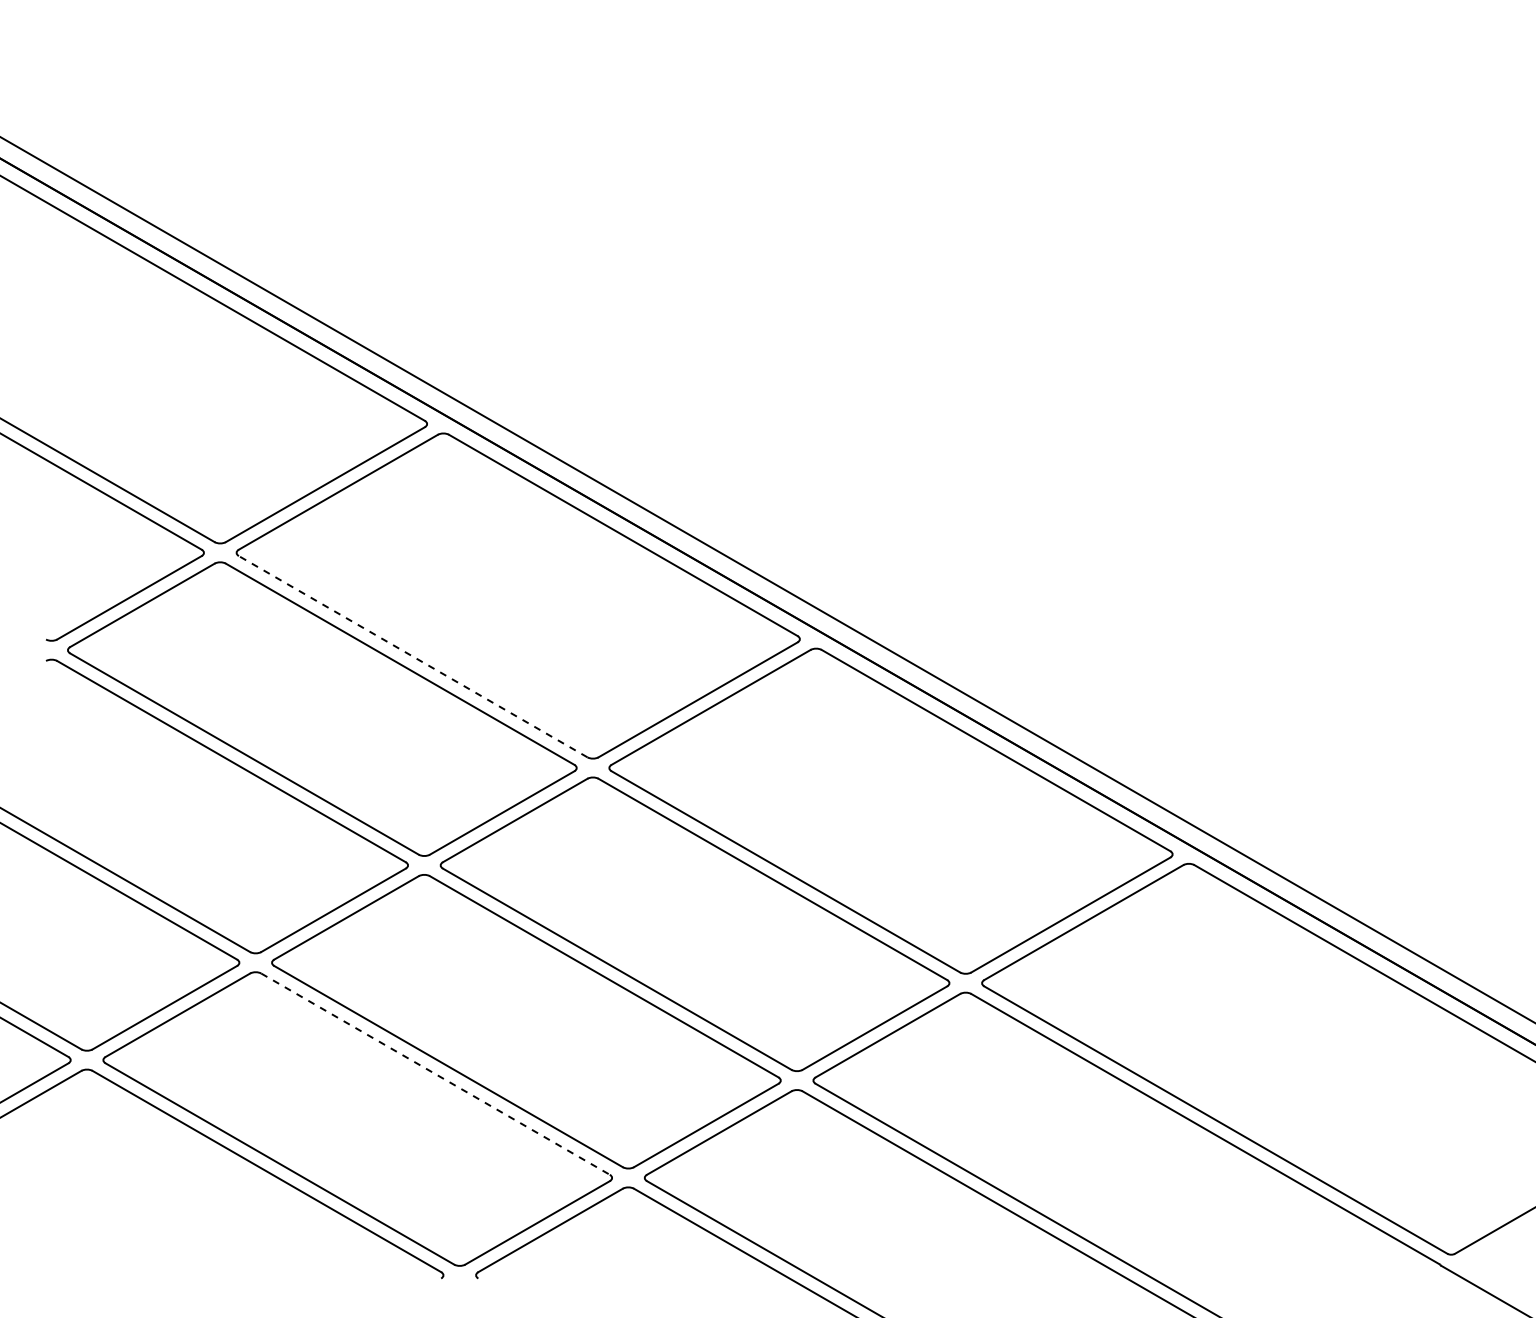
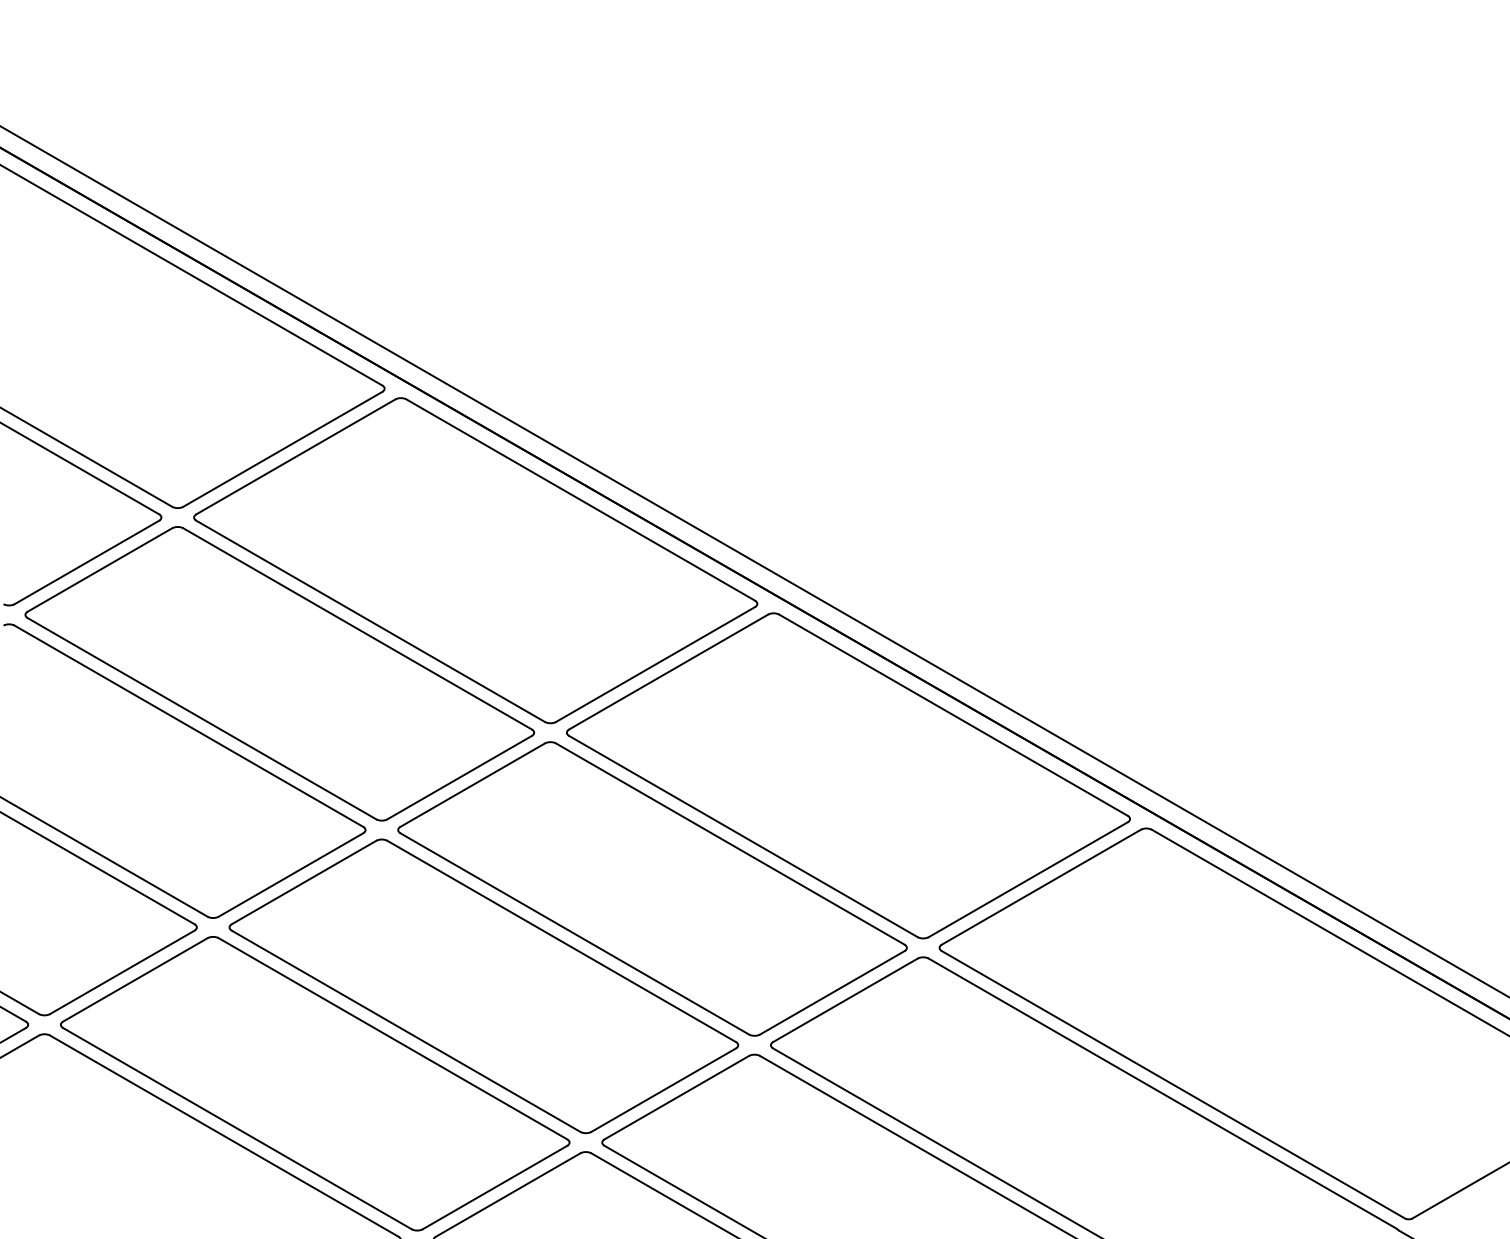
line: (412, 656) -> (369, 621), dashed -> solid
line: (435, 1074) -> (392, 1039), dashed -> solid

